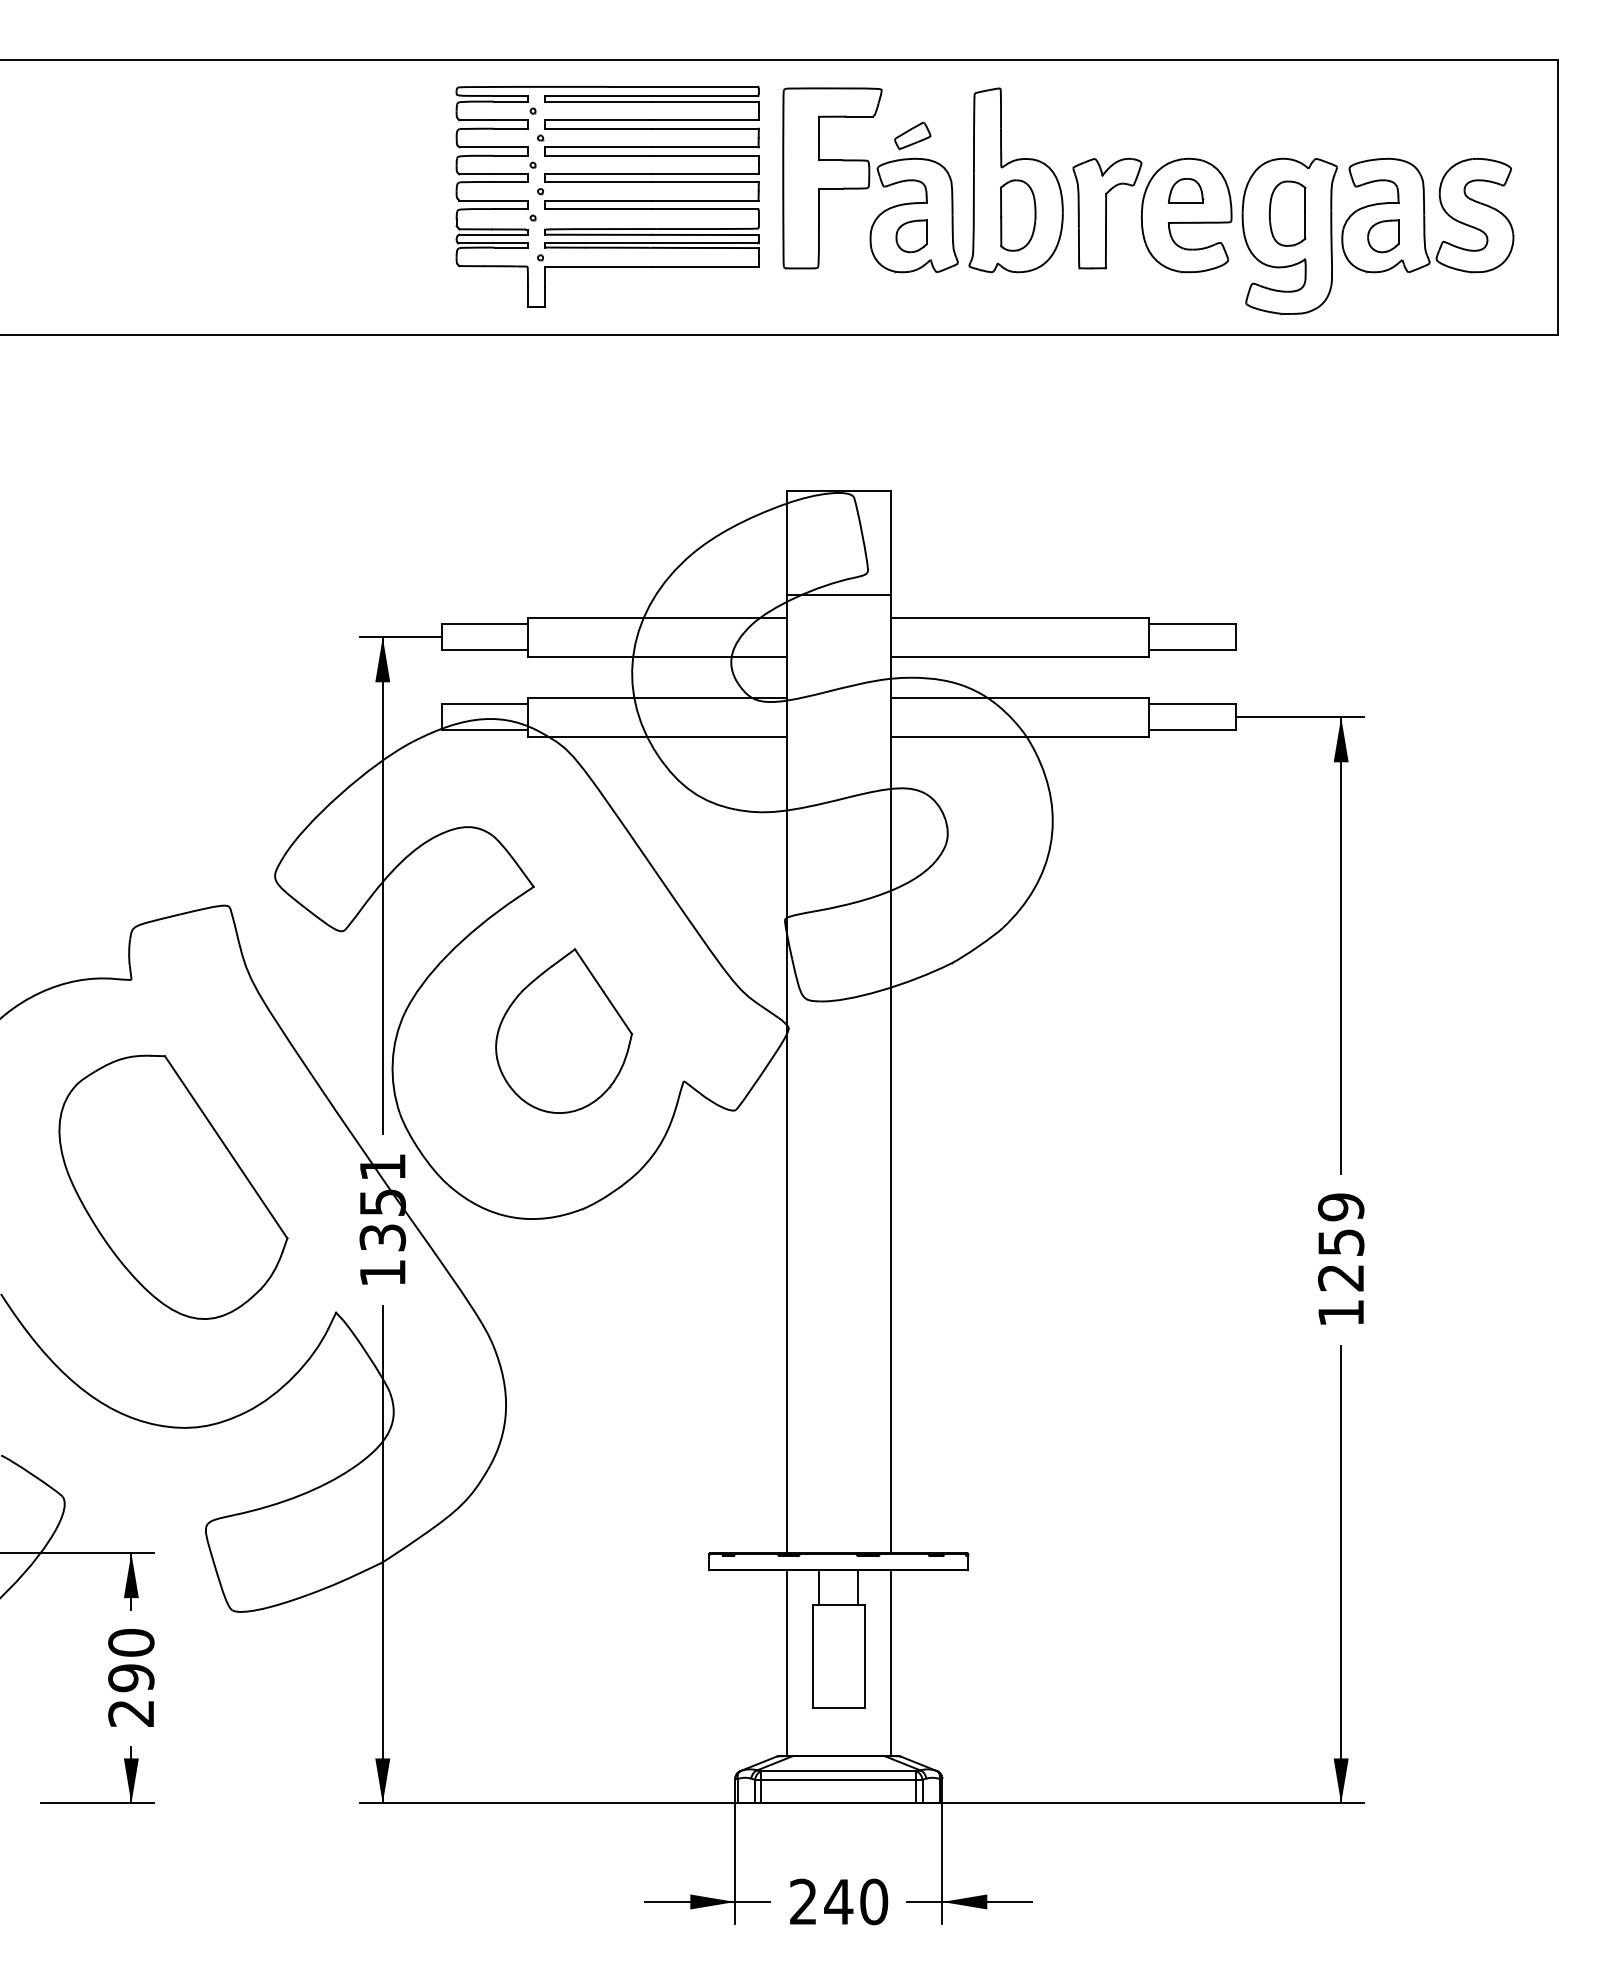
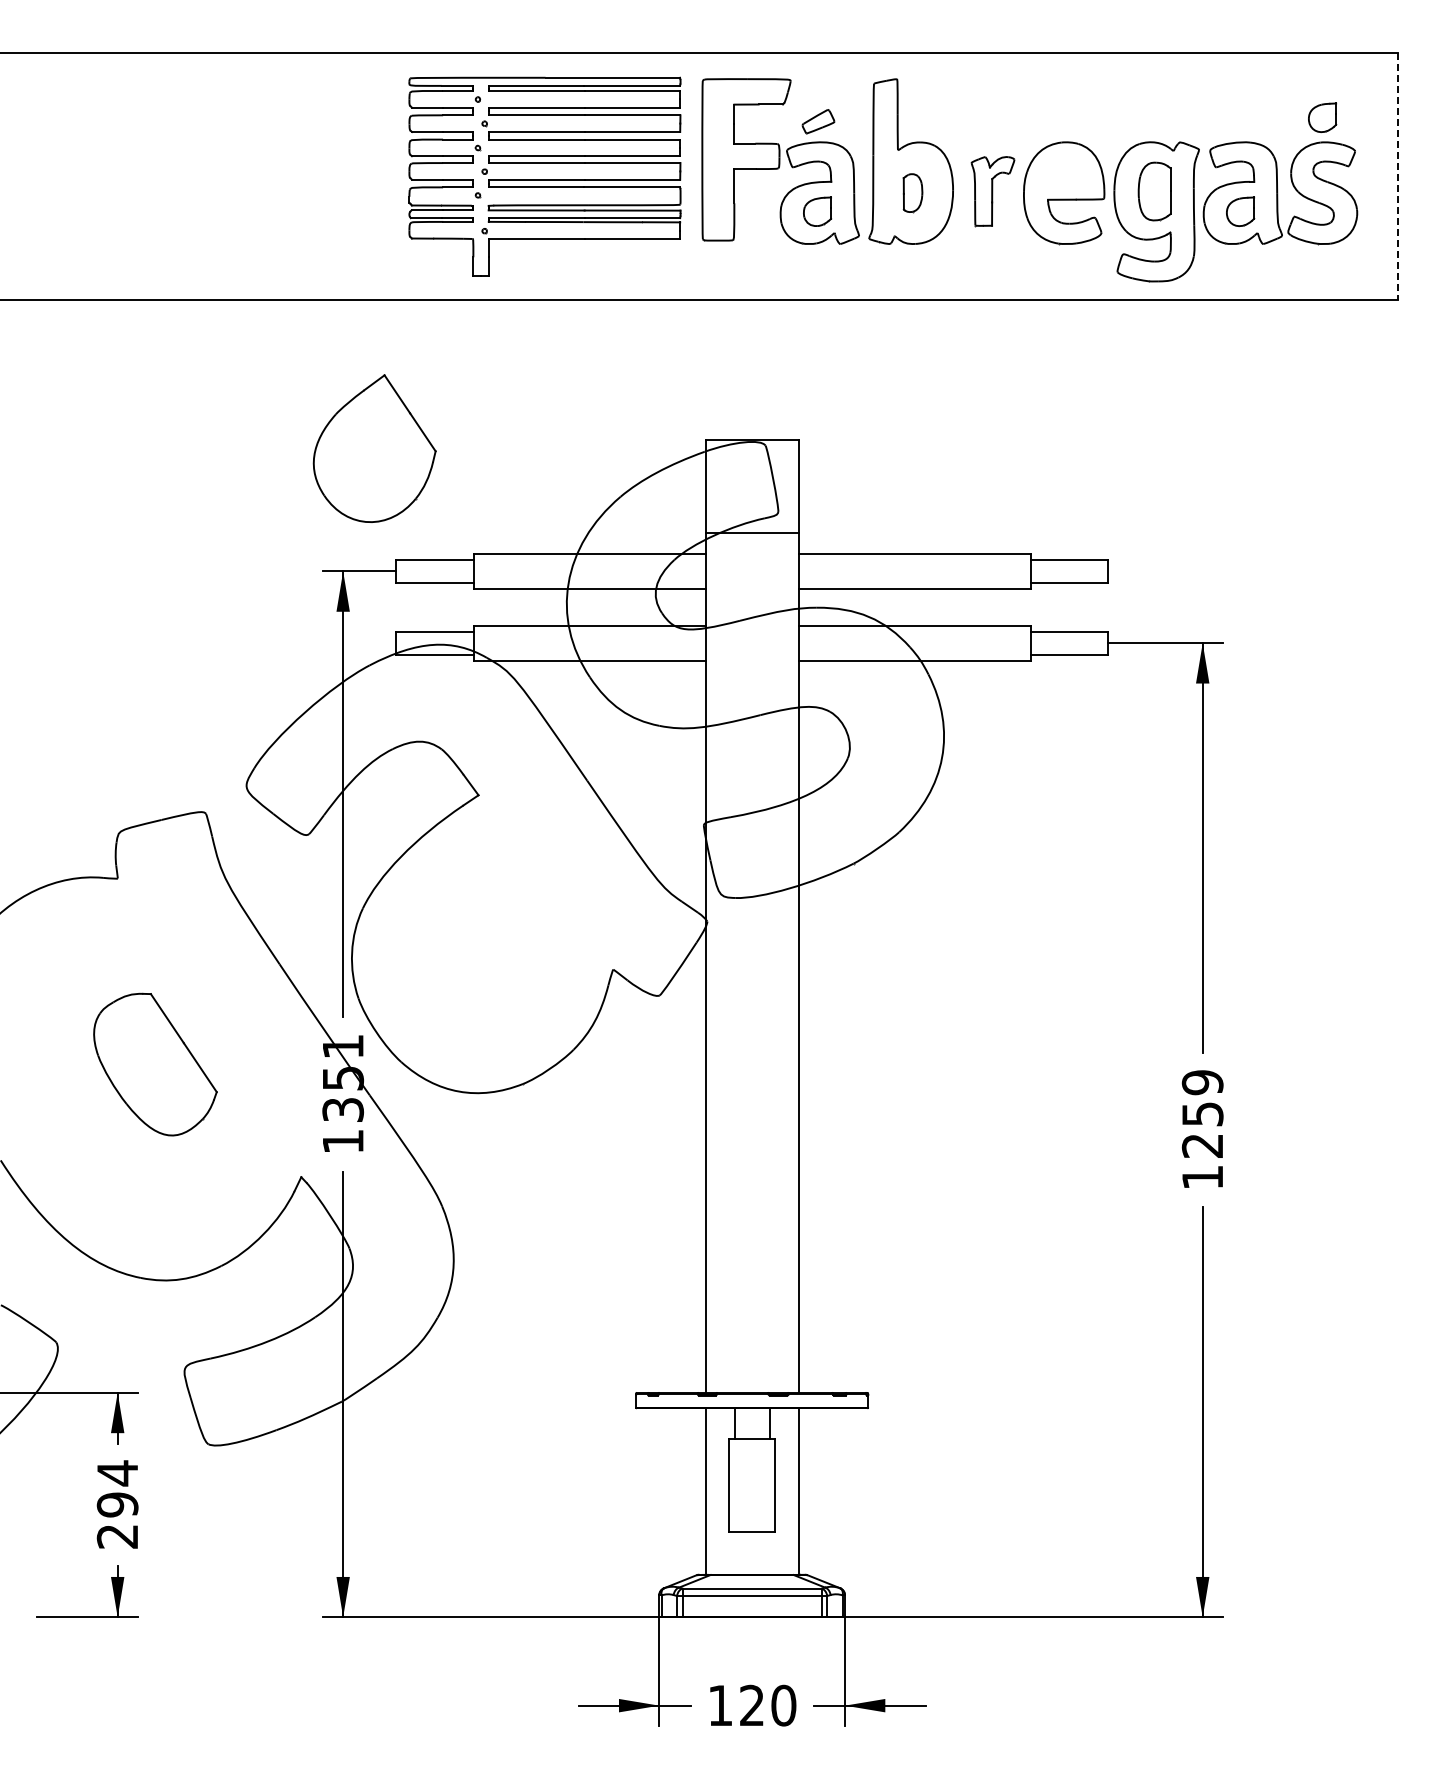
part: (1474, 131) -> (1322, 117), added
part: (1185, 190) -> (1063, 170), removed
line: (1558, 198) -> (1397, 177), solid -> dashed
part: (1106, 213) -> (992, 191), size x0.7
part: (1017, 214) -> (912, 192), size x0.6
part: (563, 1030) -> (374, 448), moved
part: (173, 1187) -> (155, 1064), size x0.6
text: (131, 1643) -> (117, 1473), 290 -> 294
text: (821, 1900) -> (736, 1704), 240 -> 120

